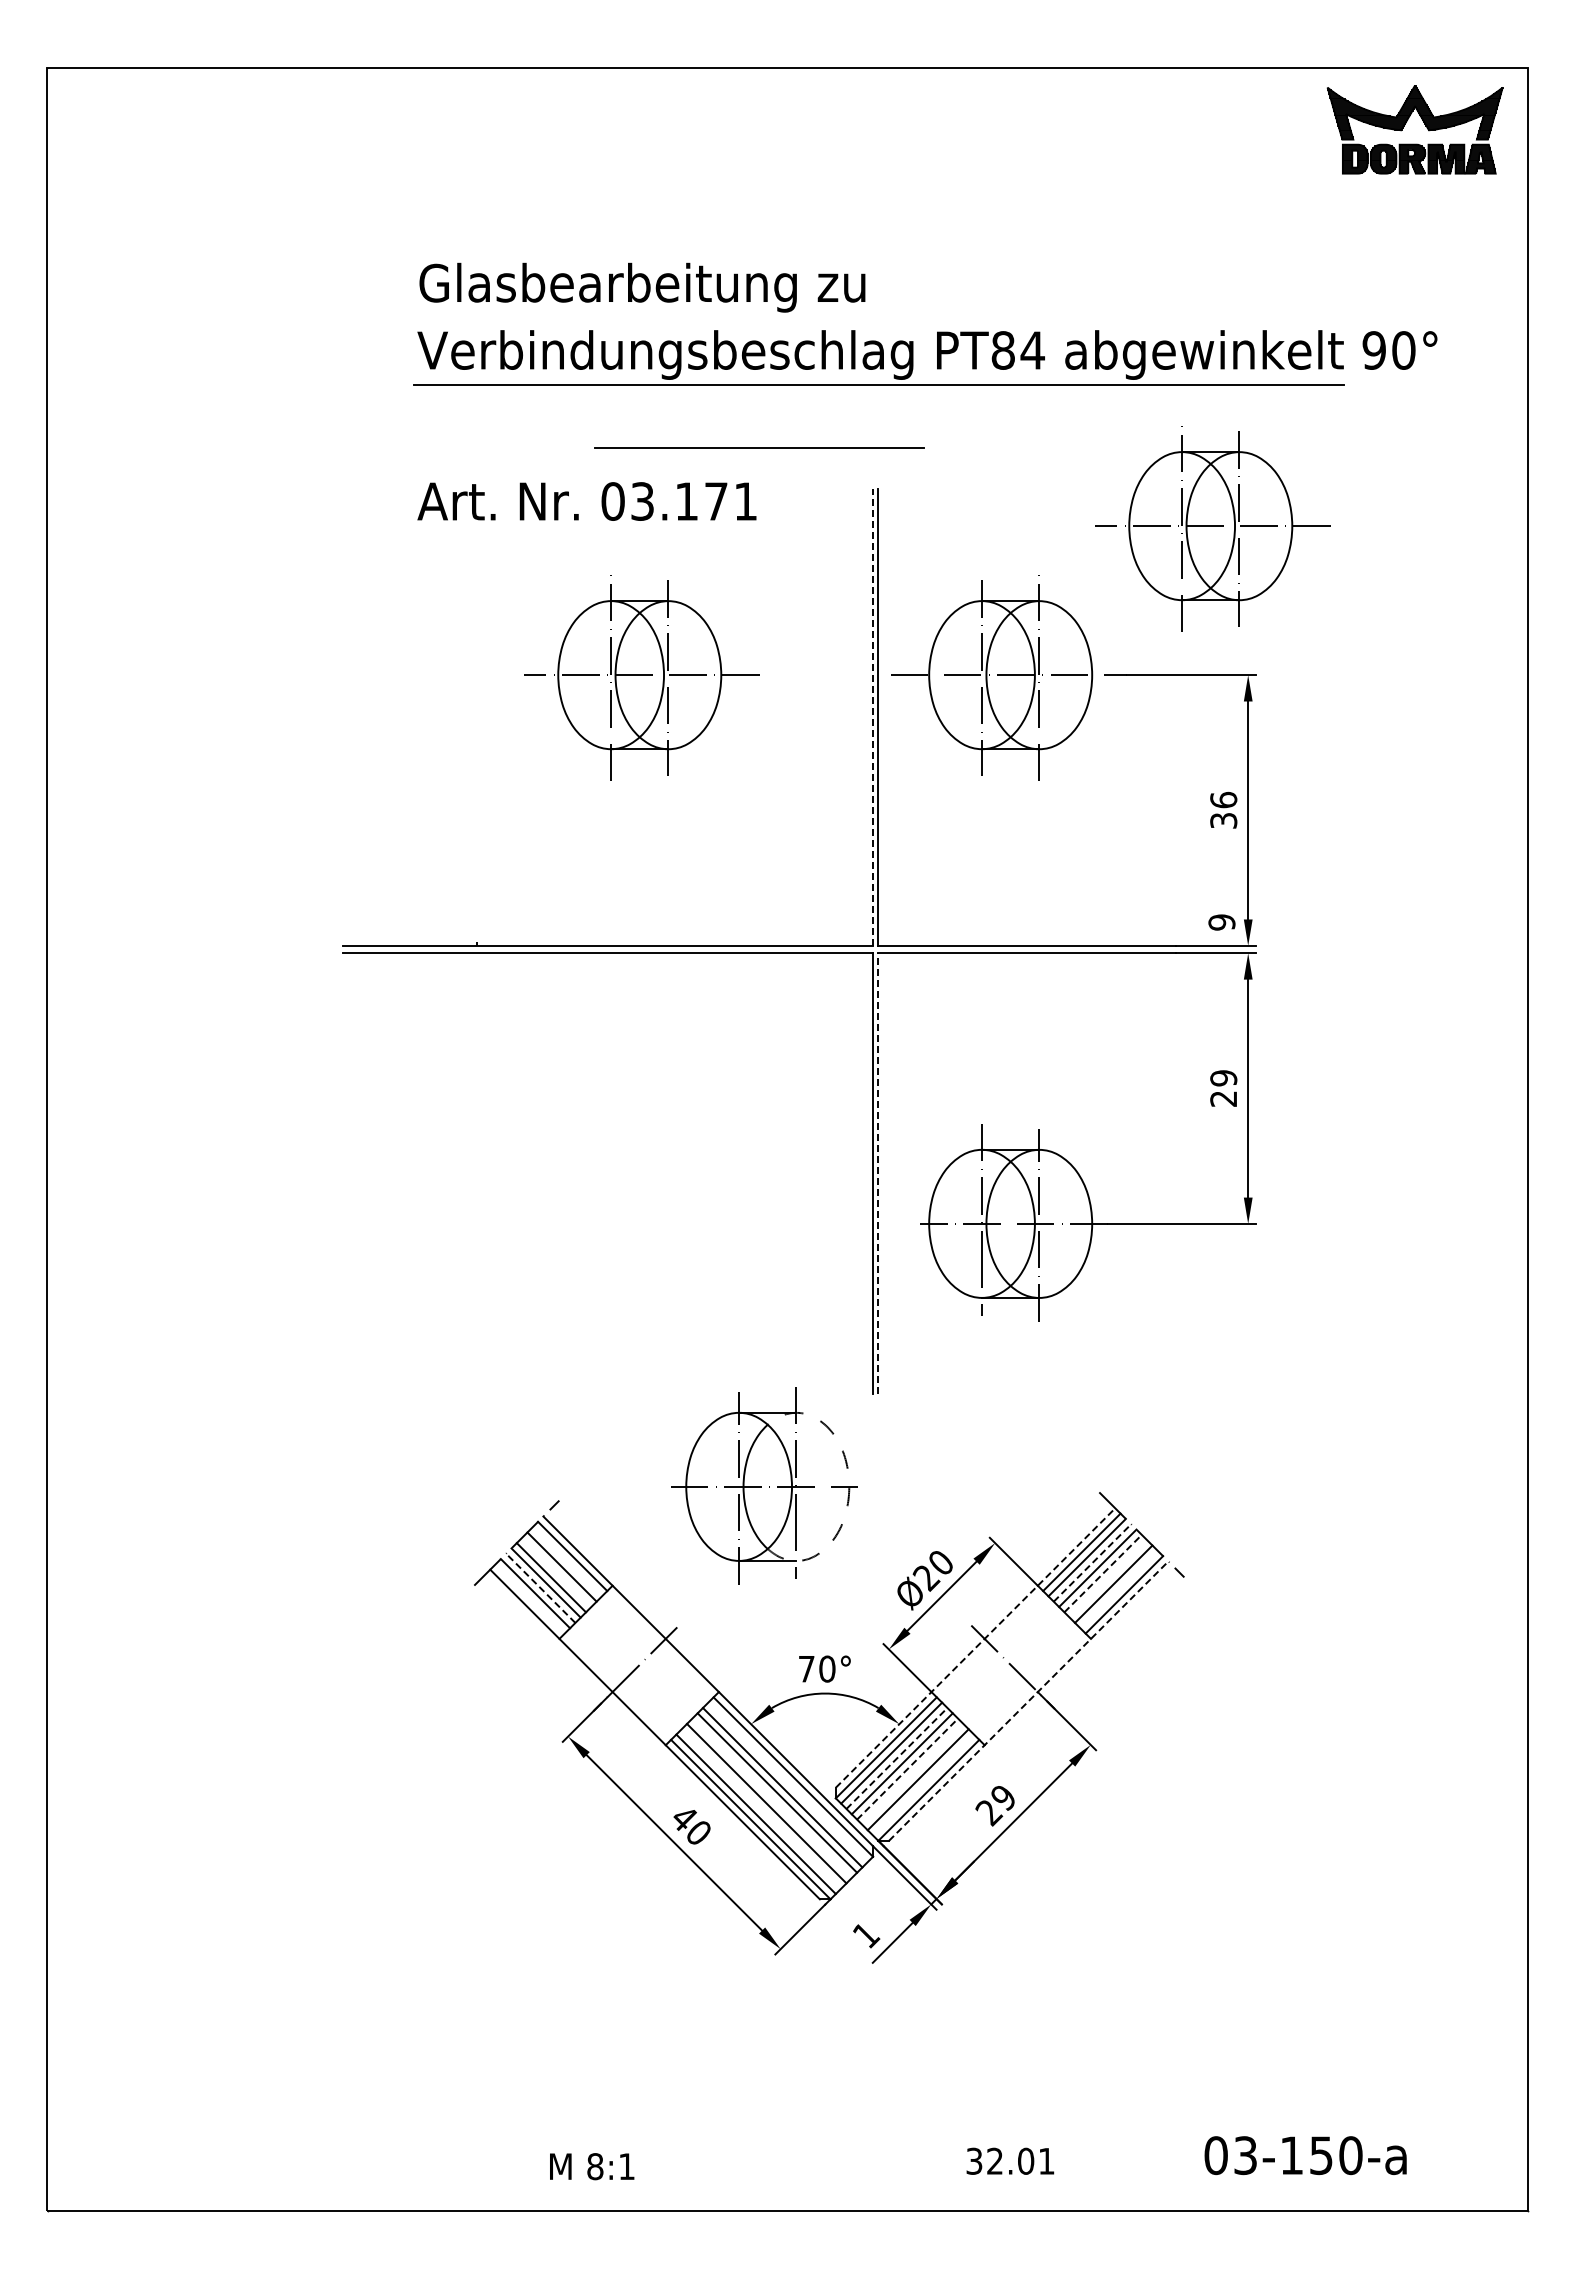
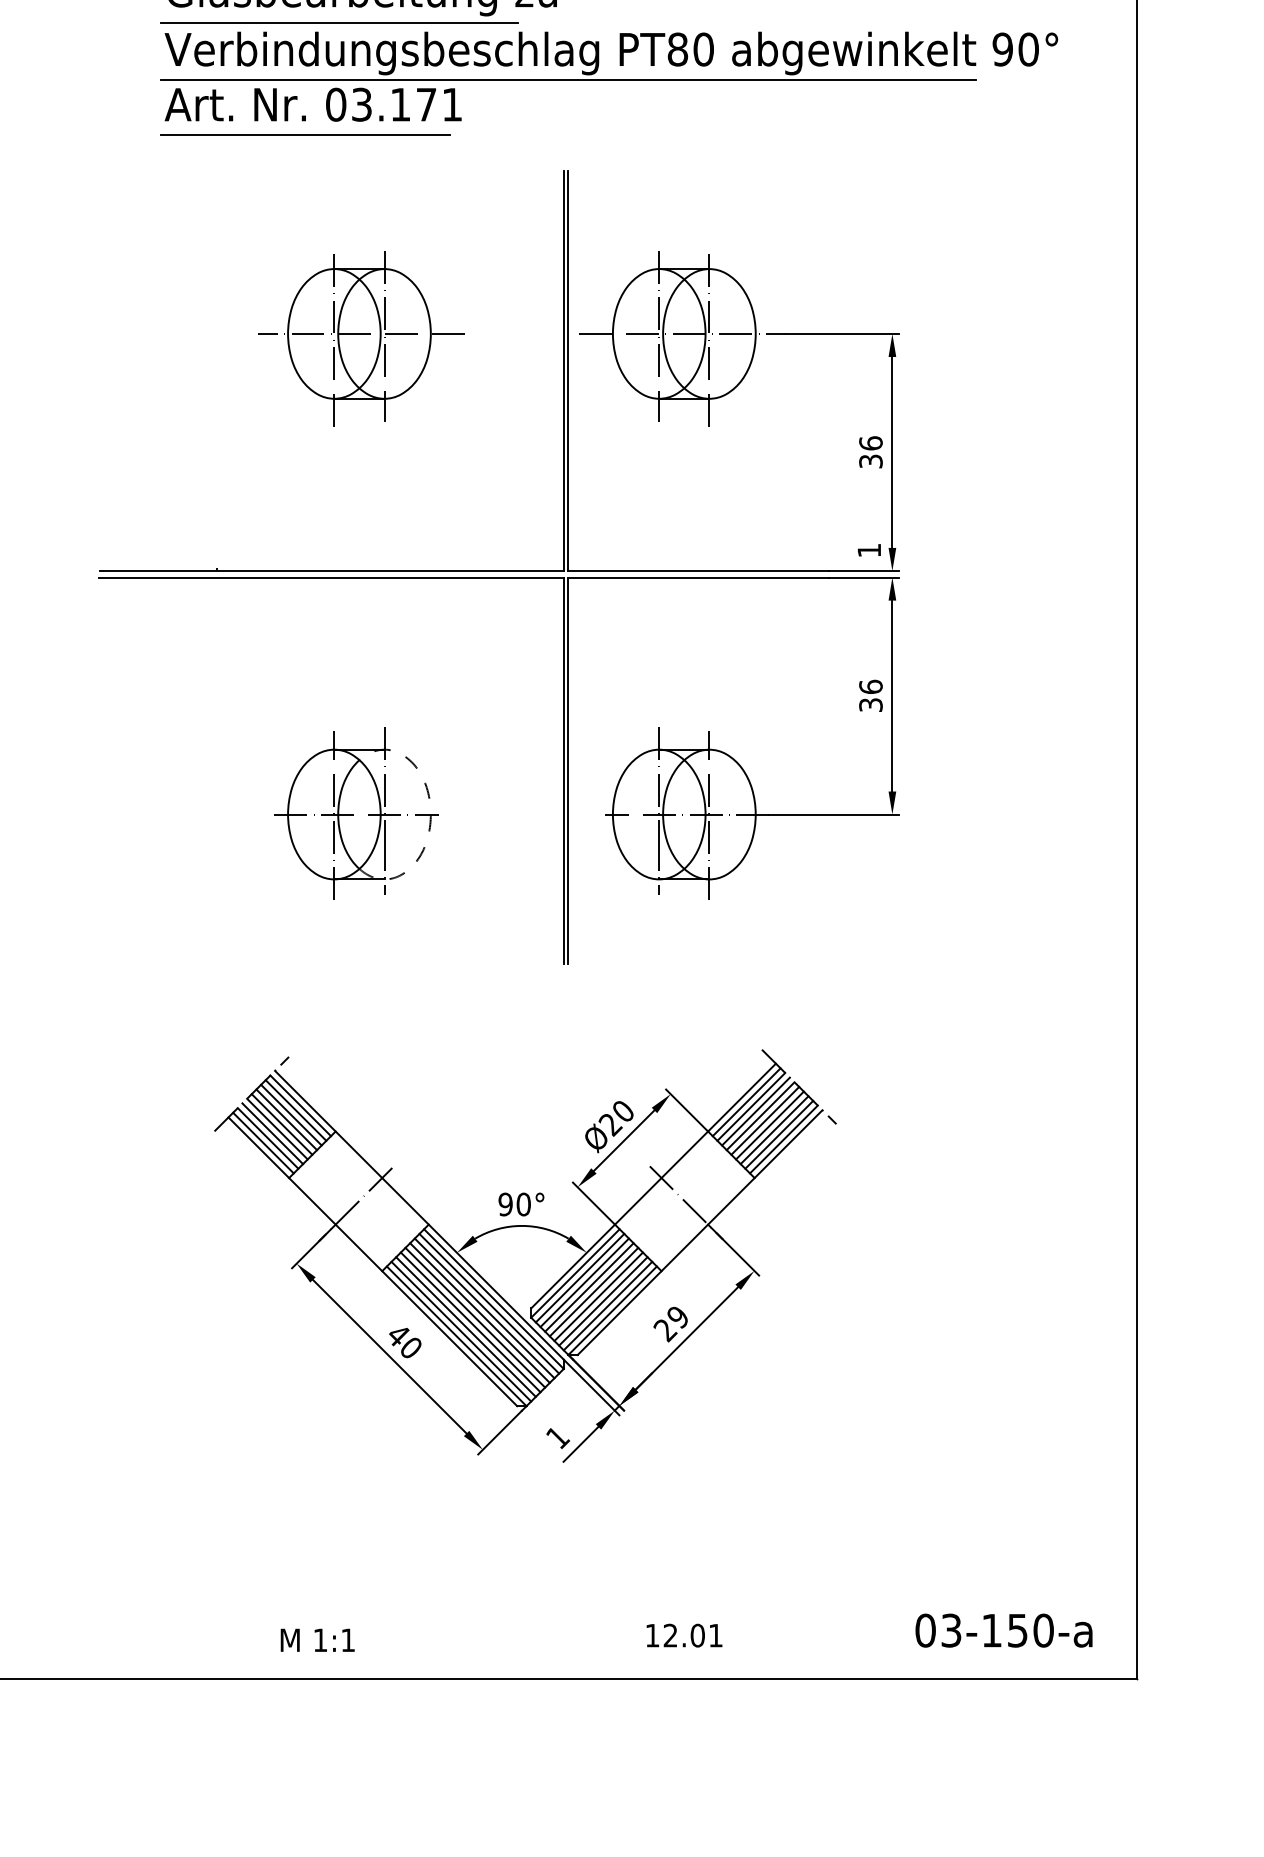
line: (616, 319) -> (339, 22), added
text: (1032, 350) -> (703, 49), PT84 -> PT80
line: (759, 447) -> (305, 134), moved
text: (586, 501) -> (312, 104), moved
part: (1212, 528) -> (861, 205), removed
line: (873, 717) -> (564, 371), dashed -> solid
text: (1221, 922) -> (868, 550), 9 -> 1
text: (1223, 1088) -> (870, 695), 29 -> 36
line: (878, 1173) -> (568, 770), dashed -> solid
part: (764, 1485) -> (356, 813), moved
line: (566, 1561) -> (295, 1110), added
line: (1092, 1562) -> (756, 1111), dashed -> solid
line: (556, 1572) -> (286, 1119), added
line: (1103, 1573) -> (765, 1120), dashed -> solid
line: (1108, 1578) -> (770, 1125), added
line: (540, 1588) -> (272, 1133), dashed -> solid
line: (1118, 1589) -> (778, 1134), added
line: (529, 1598) -> (262, 1142), added
line: (975, 1648) -> (653, 1186), dashed -> solid
text: (806, 1668) -> (505, 1203), 70° -> 90°
line: (1028, 1701) -> (699, 1232), dashed -> solid
line: (897, 1758) -> (585, 1282), dashed -> solid
line: (907, 1768) -> (593, 1291), dashed -> solid
line: (912, 1773) -> (598, 1295), added
line: (787, 1782) -> (488, 1303), added
line: (923, 1784) -> (607, 1305), added
line: (771, 1798) -> (474, 1317), added
line: (761, 1808) -> (466, 1326), added
text: (1305, 2155) -> (1003, 1630), moved
text: (974, 2160) -> (652, 1634), 32.01 -> 12.01
text: (595, 2166) -> (320, 1640), 8:1 -> 1:1

